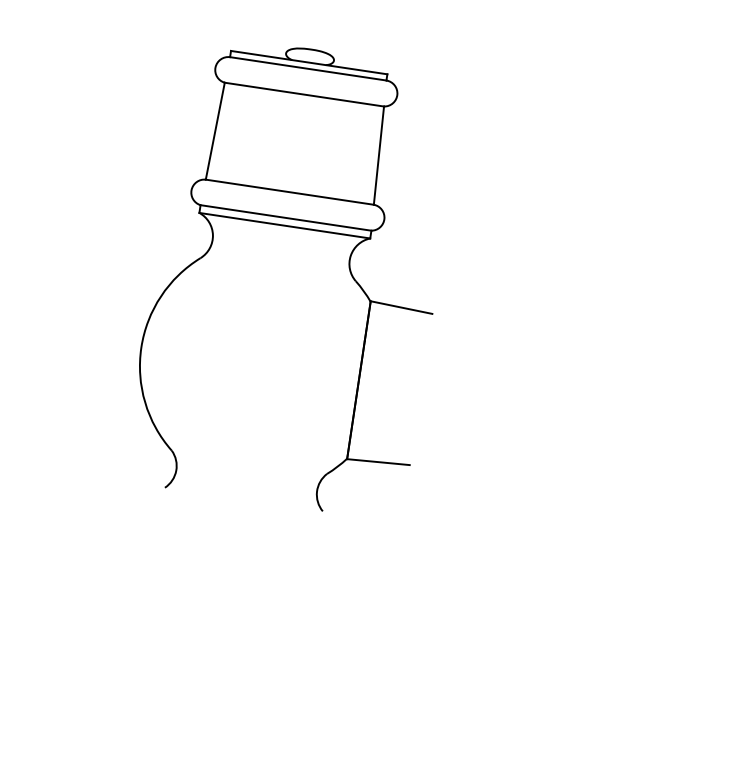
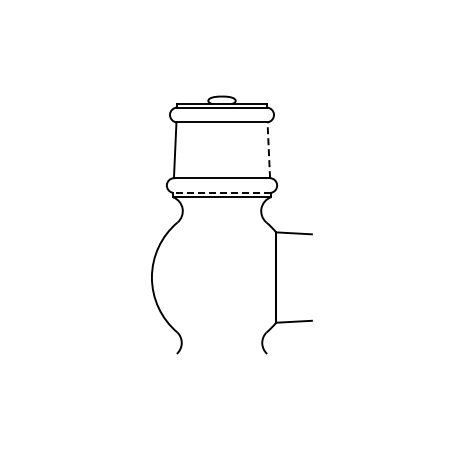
line: (378, 156) -> (268, 150), solid -> dashed
line: (286, 217) -> (222, 192), solid -> dashed

